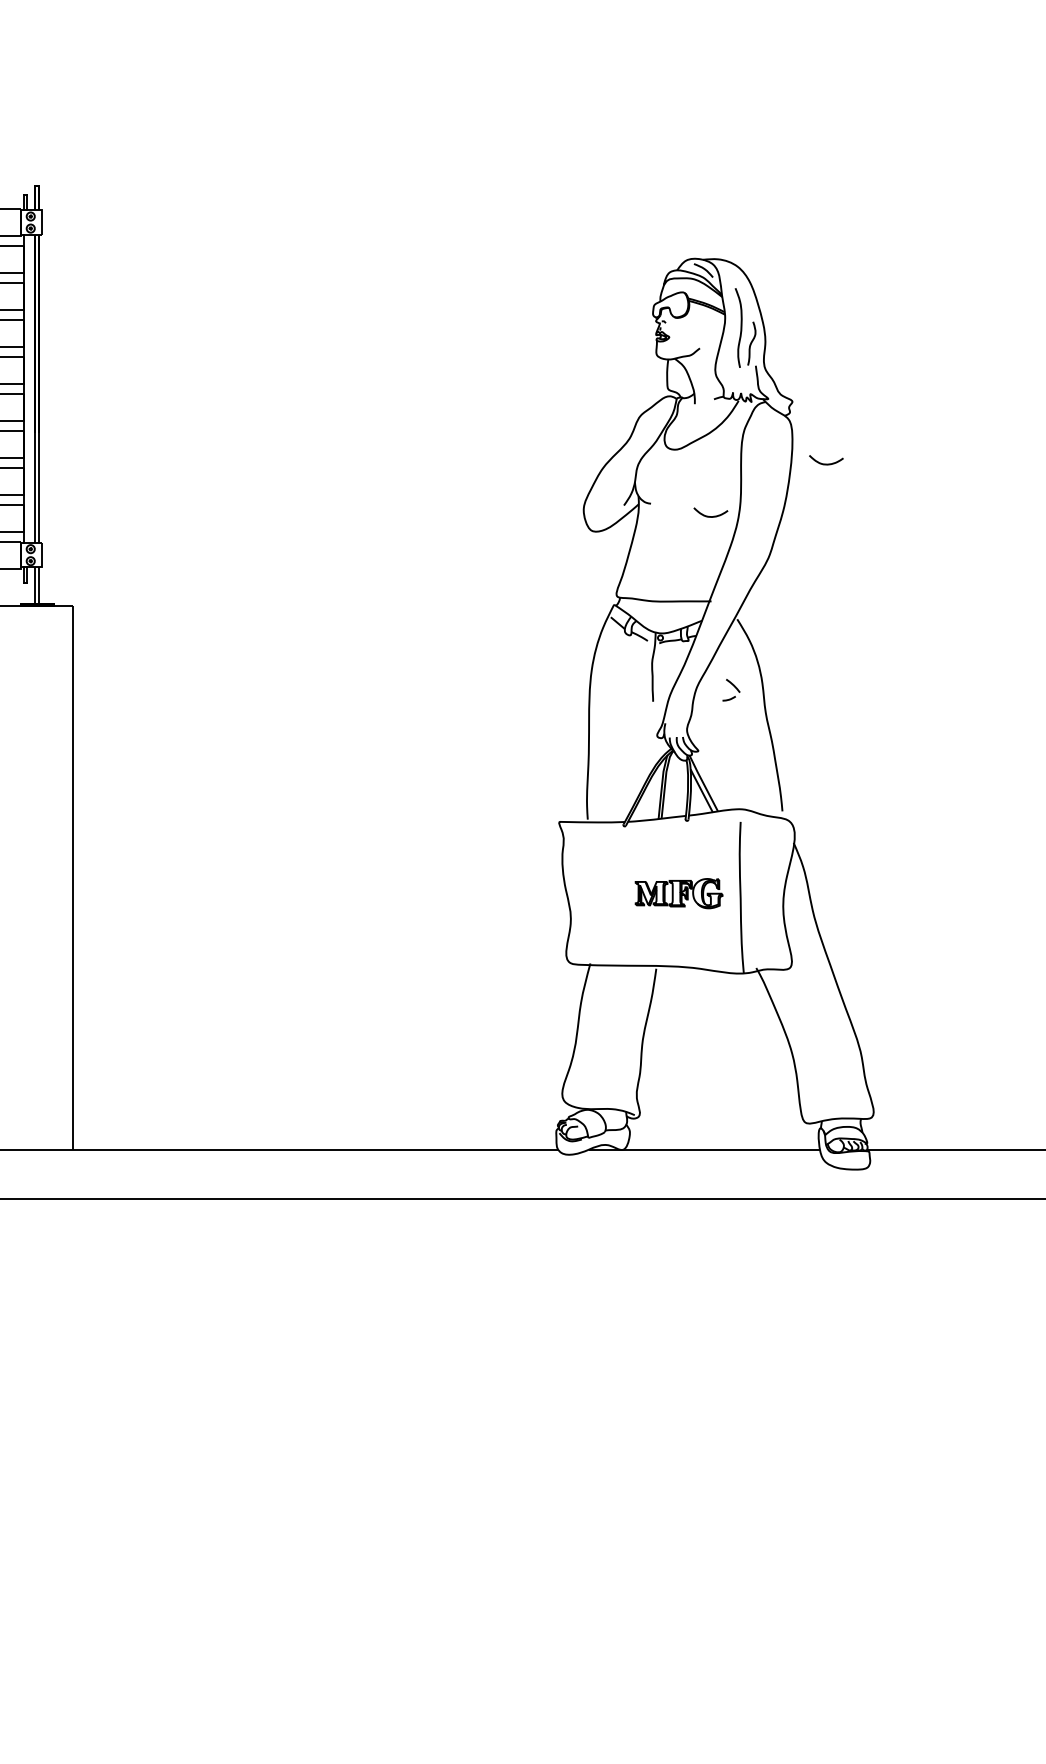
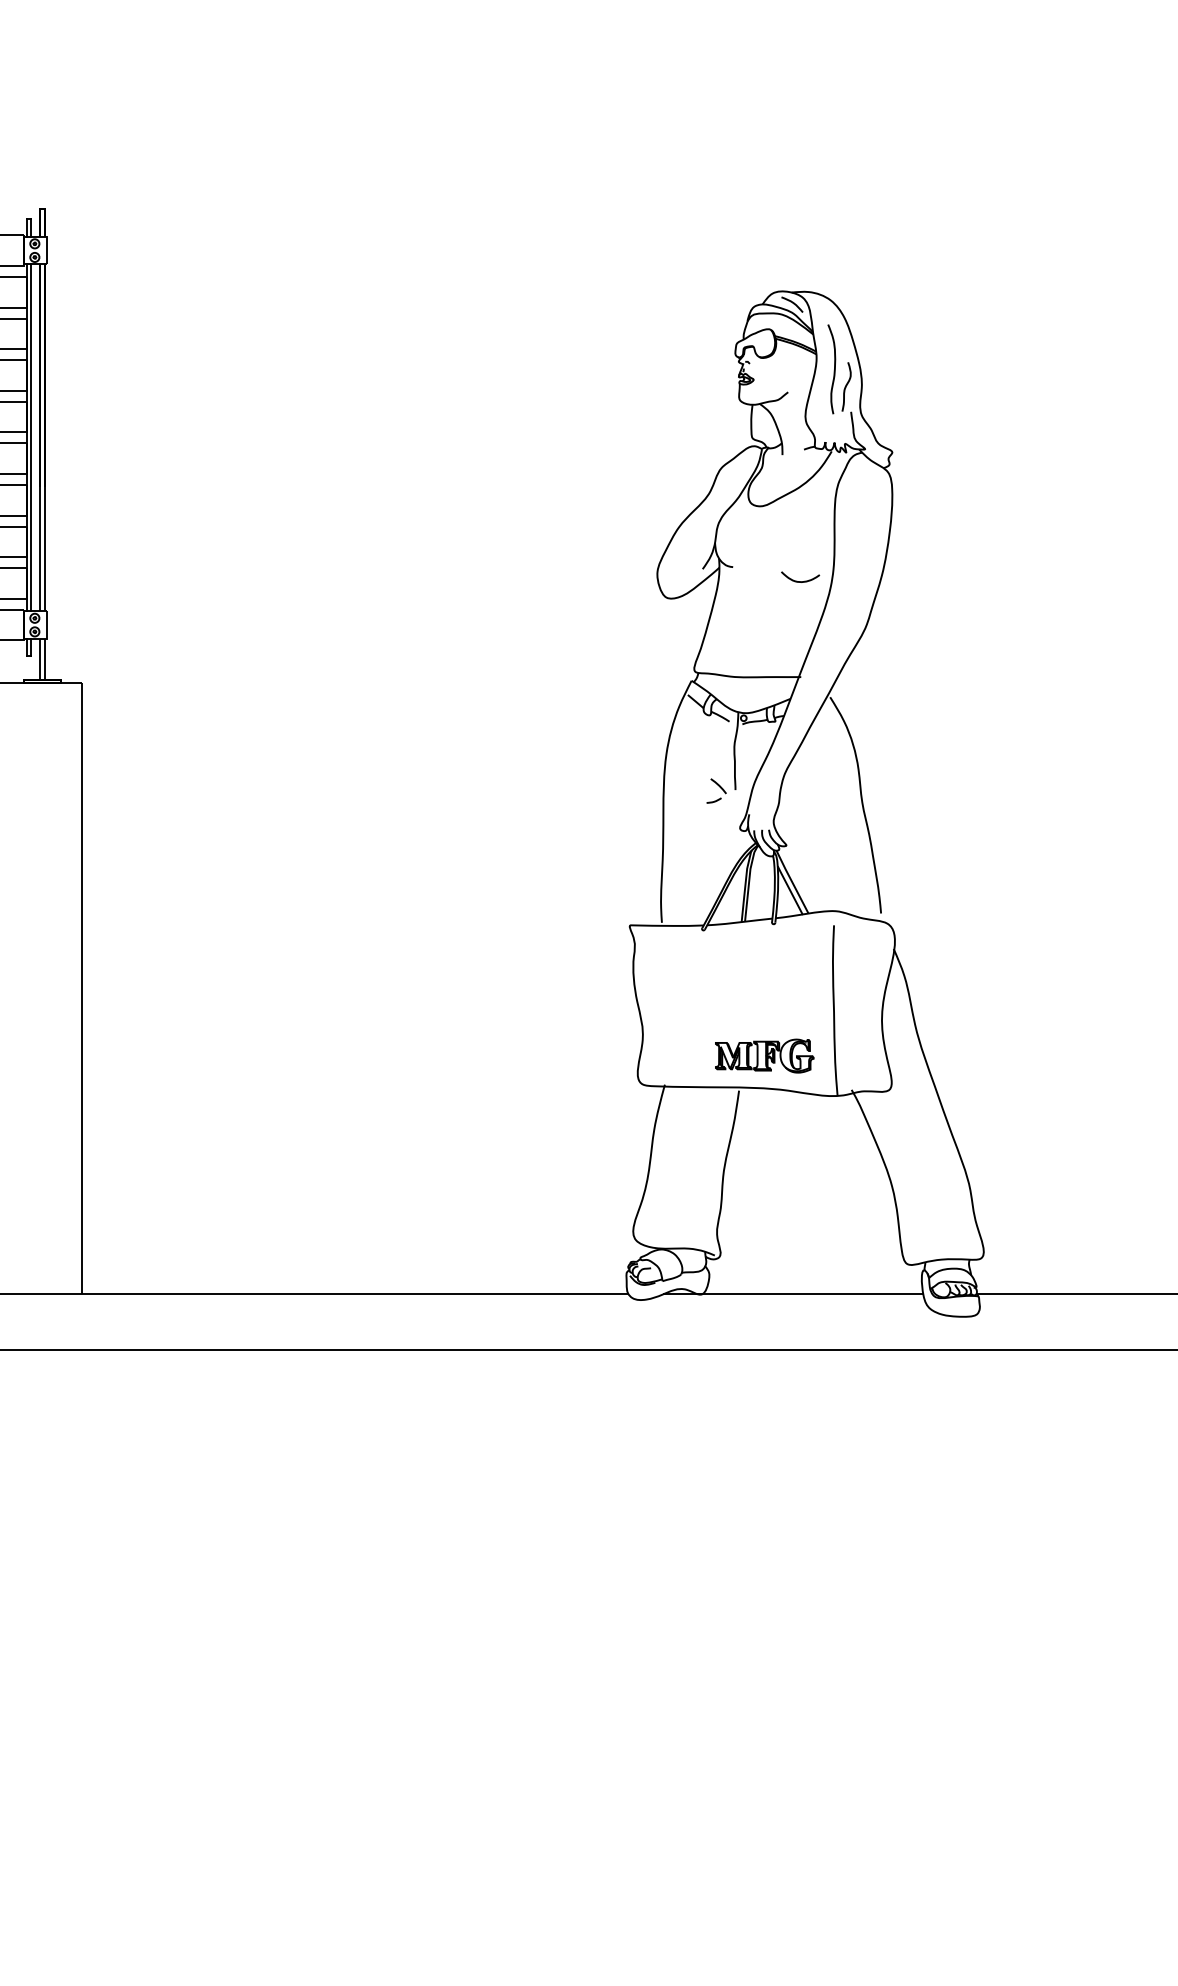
line: (26, 388) -> (30, 437), added
curve: (826, 464) -> (930, 522), removed
part: (731, 689) -> (716, 790), moved
part: (678, 893) -> (764, 1055), moved

